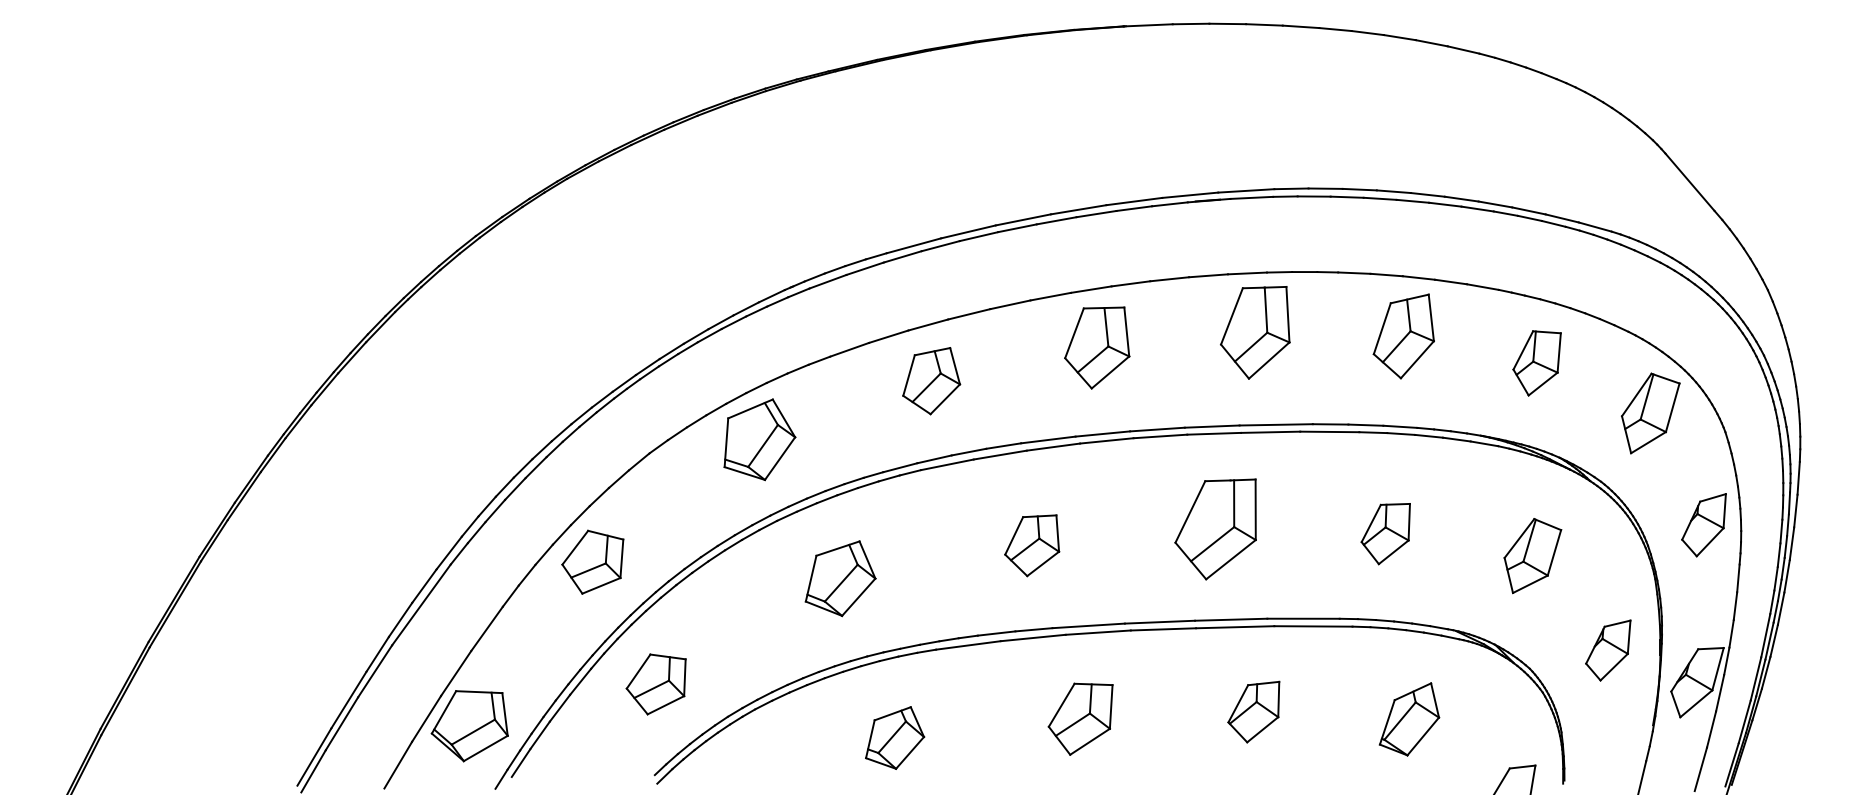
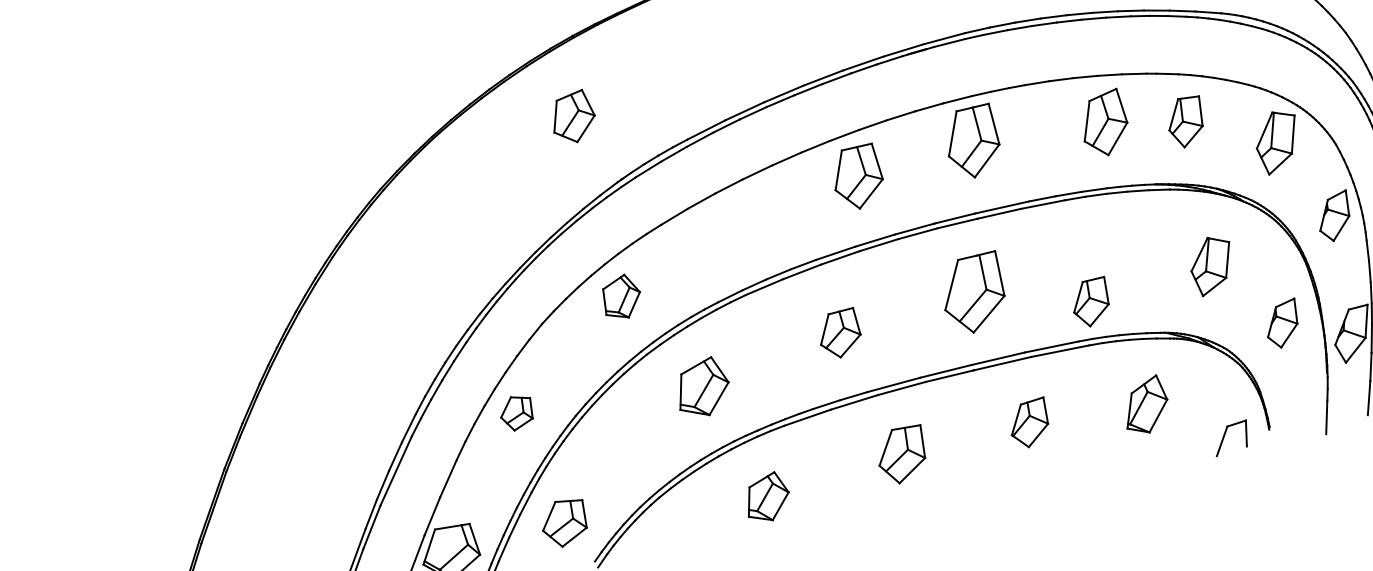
part: (1403, 336) -> (1104, 123), moved
part: (931, 381) -> (573, 117), moved
part: (759, 439) -> (621, 296), size x0.7
part: (1385, 534) -> (1090, 303), moved
part: (592, 561) -> (516, 412), size x0.7
part: (655, 684) -> (563, 523), moved

